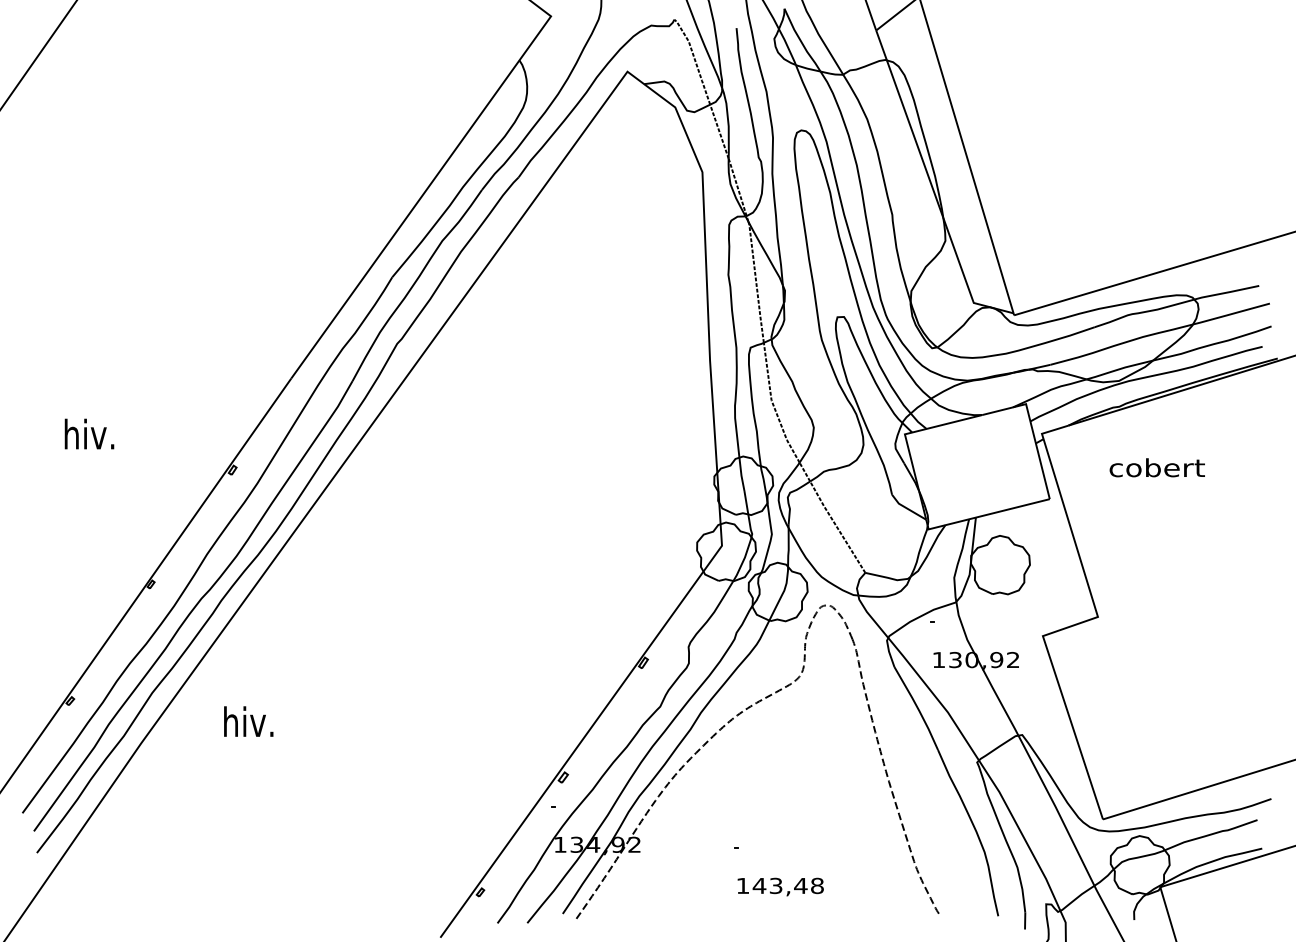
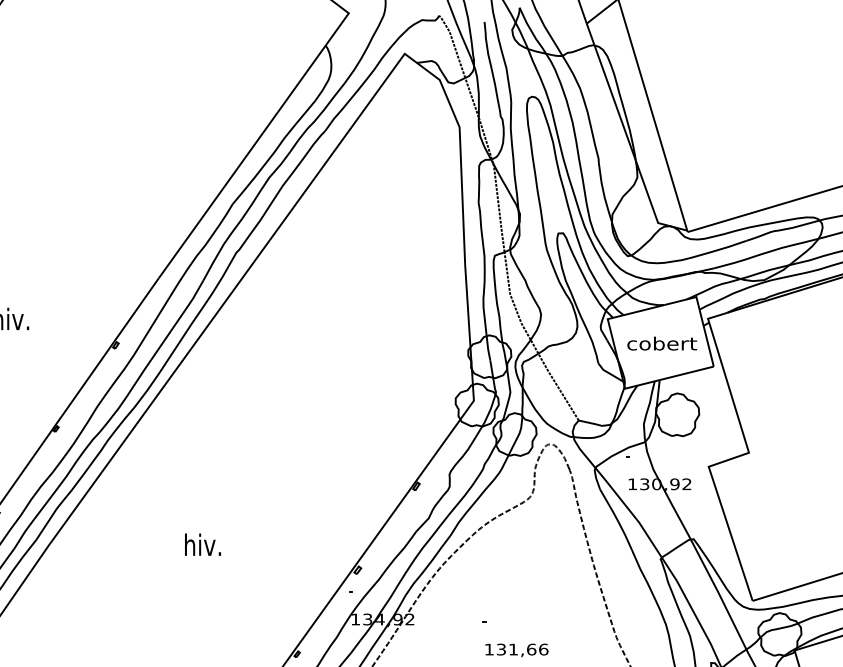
text: (1156, 467) -> (661, 343), moved
text: (248, 721) -> (202, 544), moved
text: (787, 885) -> (521, 649), 143,48 -> 131,66

